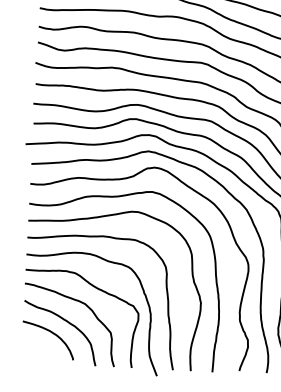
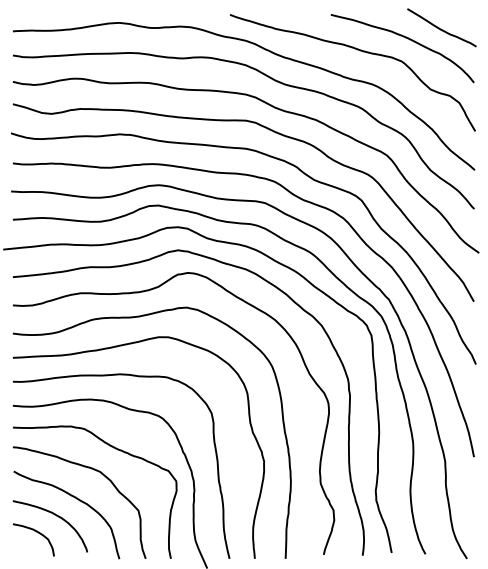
curve: (38, 344) -> (36, 532), added

